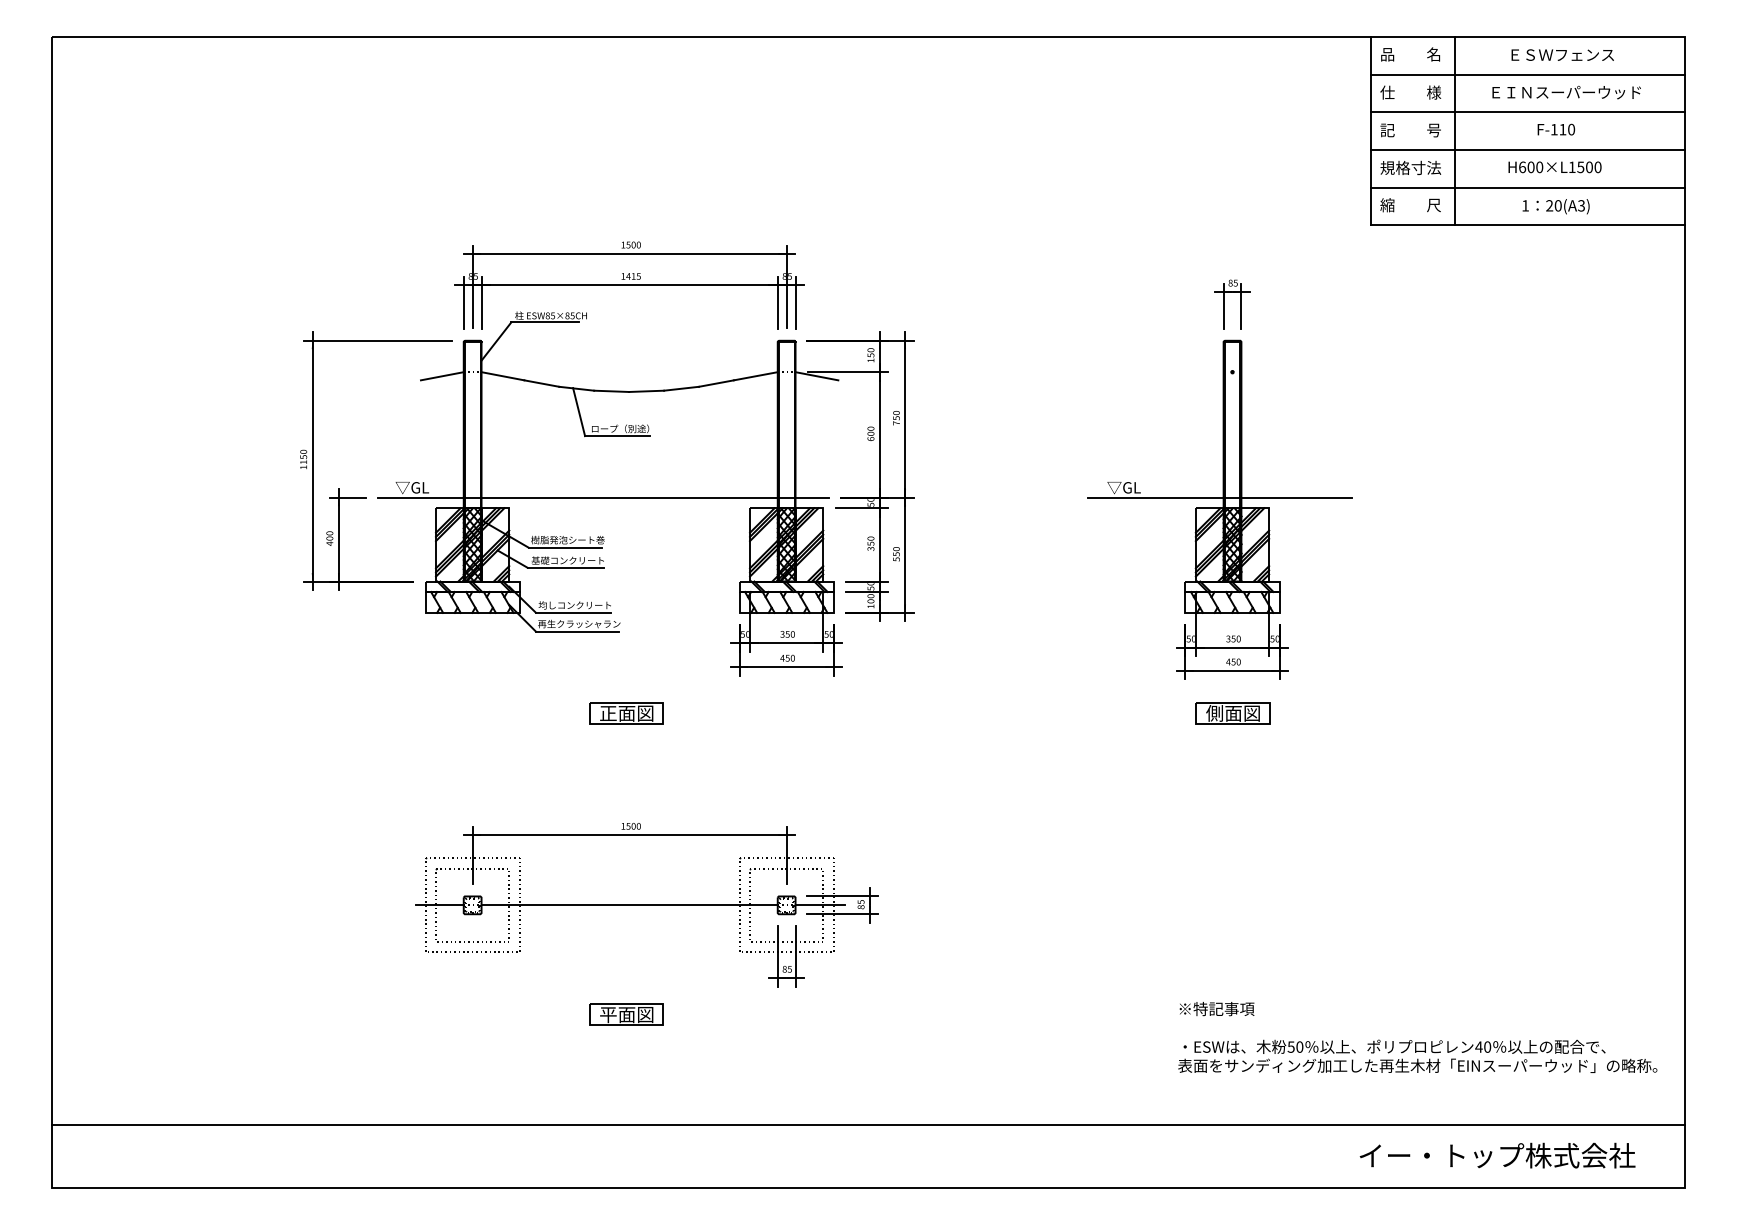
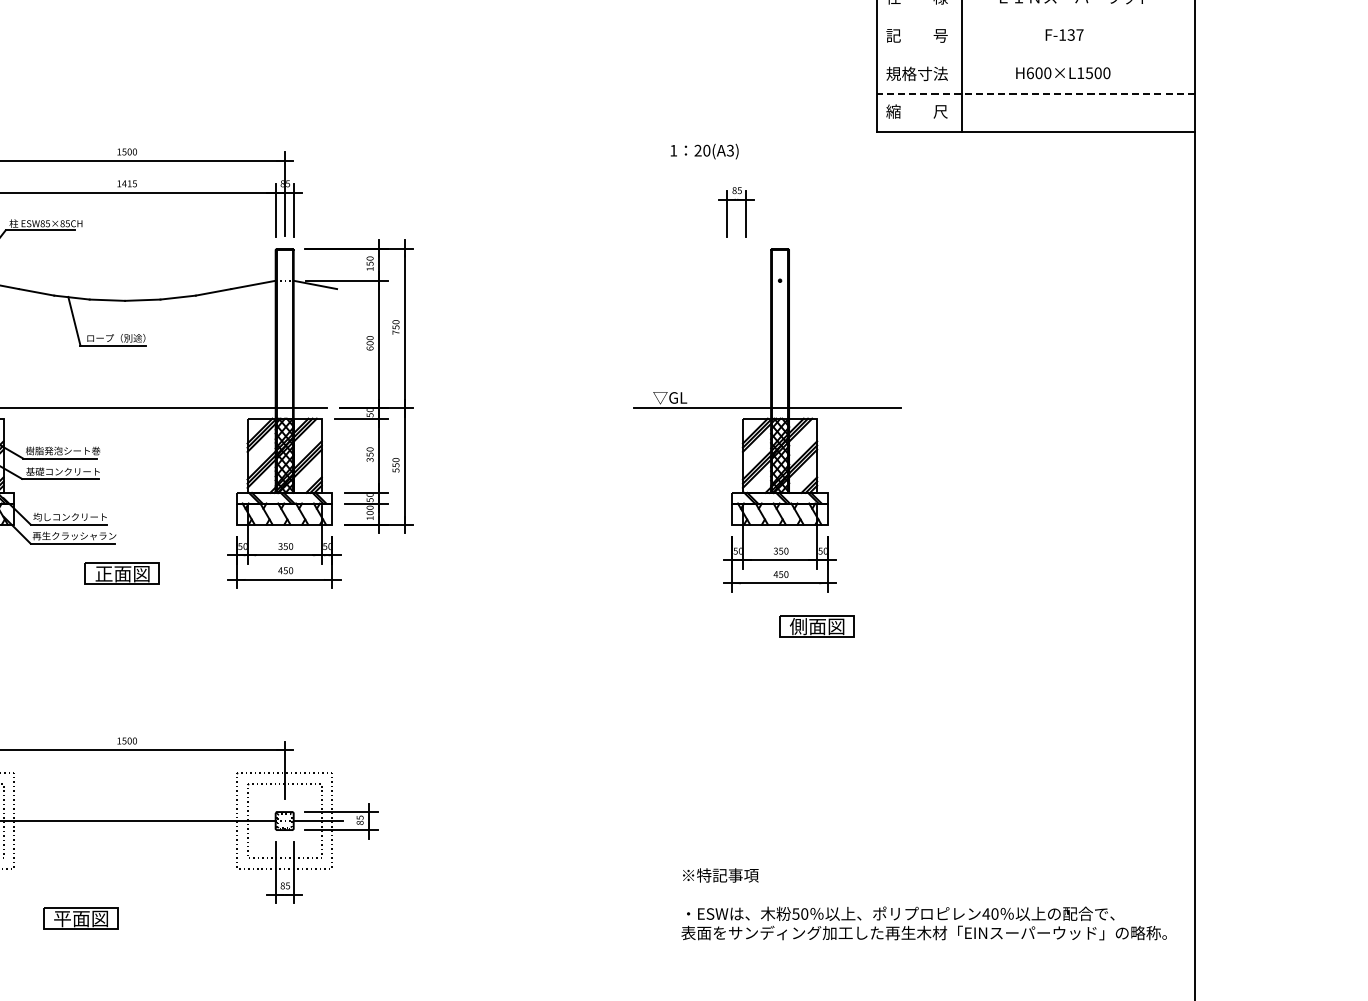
line: (1527, 112) -> (1035, 17), removed
text: (1567, 129) -> (1075, 34), F-110 -> F-137
line: (1527, 149) -> (1035, 55), removed
line: (1527, 187) -> (1035, 93), solid -> dashed
text: (1555, 206) -> (704, 151), moved
part: (1219, 509) -> (766, 419), moved
part: (626, 713) -> (122, 573), moved
part: (1232, 713) -> (816, 626), moved
part: (626, 1014) -> (80, 918), moved
text: (1417, 1037) -> (923, 904), moved

